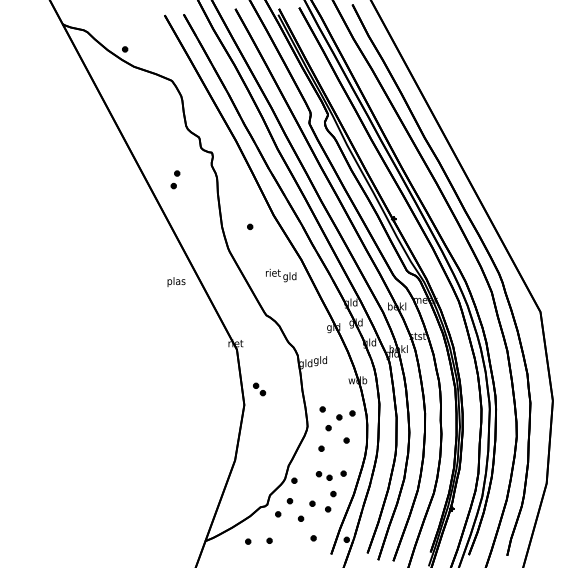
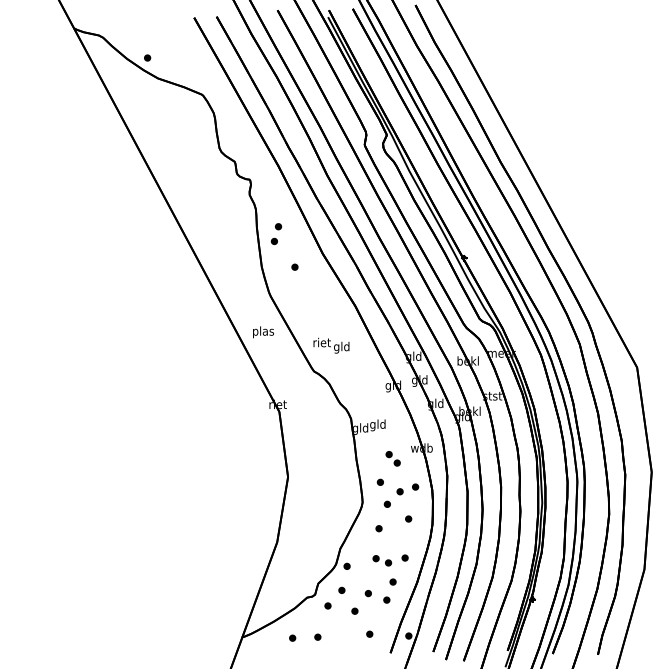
part: (175, 179) -> (276, 233), moved
text: (281, 275) -> (331, 345), moved
text: (176, 281) -> (263, 331), moved
part: (259, 389) -> (393, 458), moved

